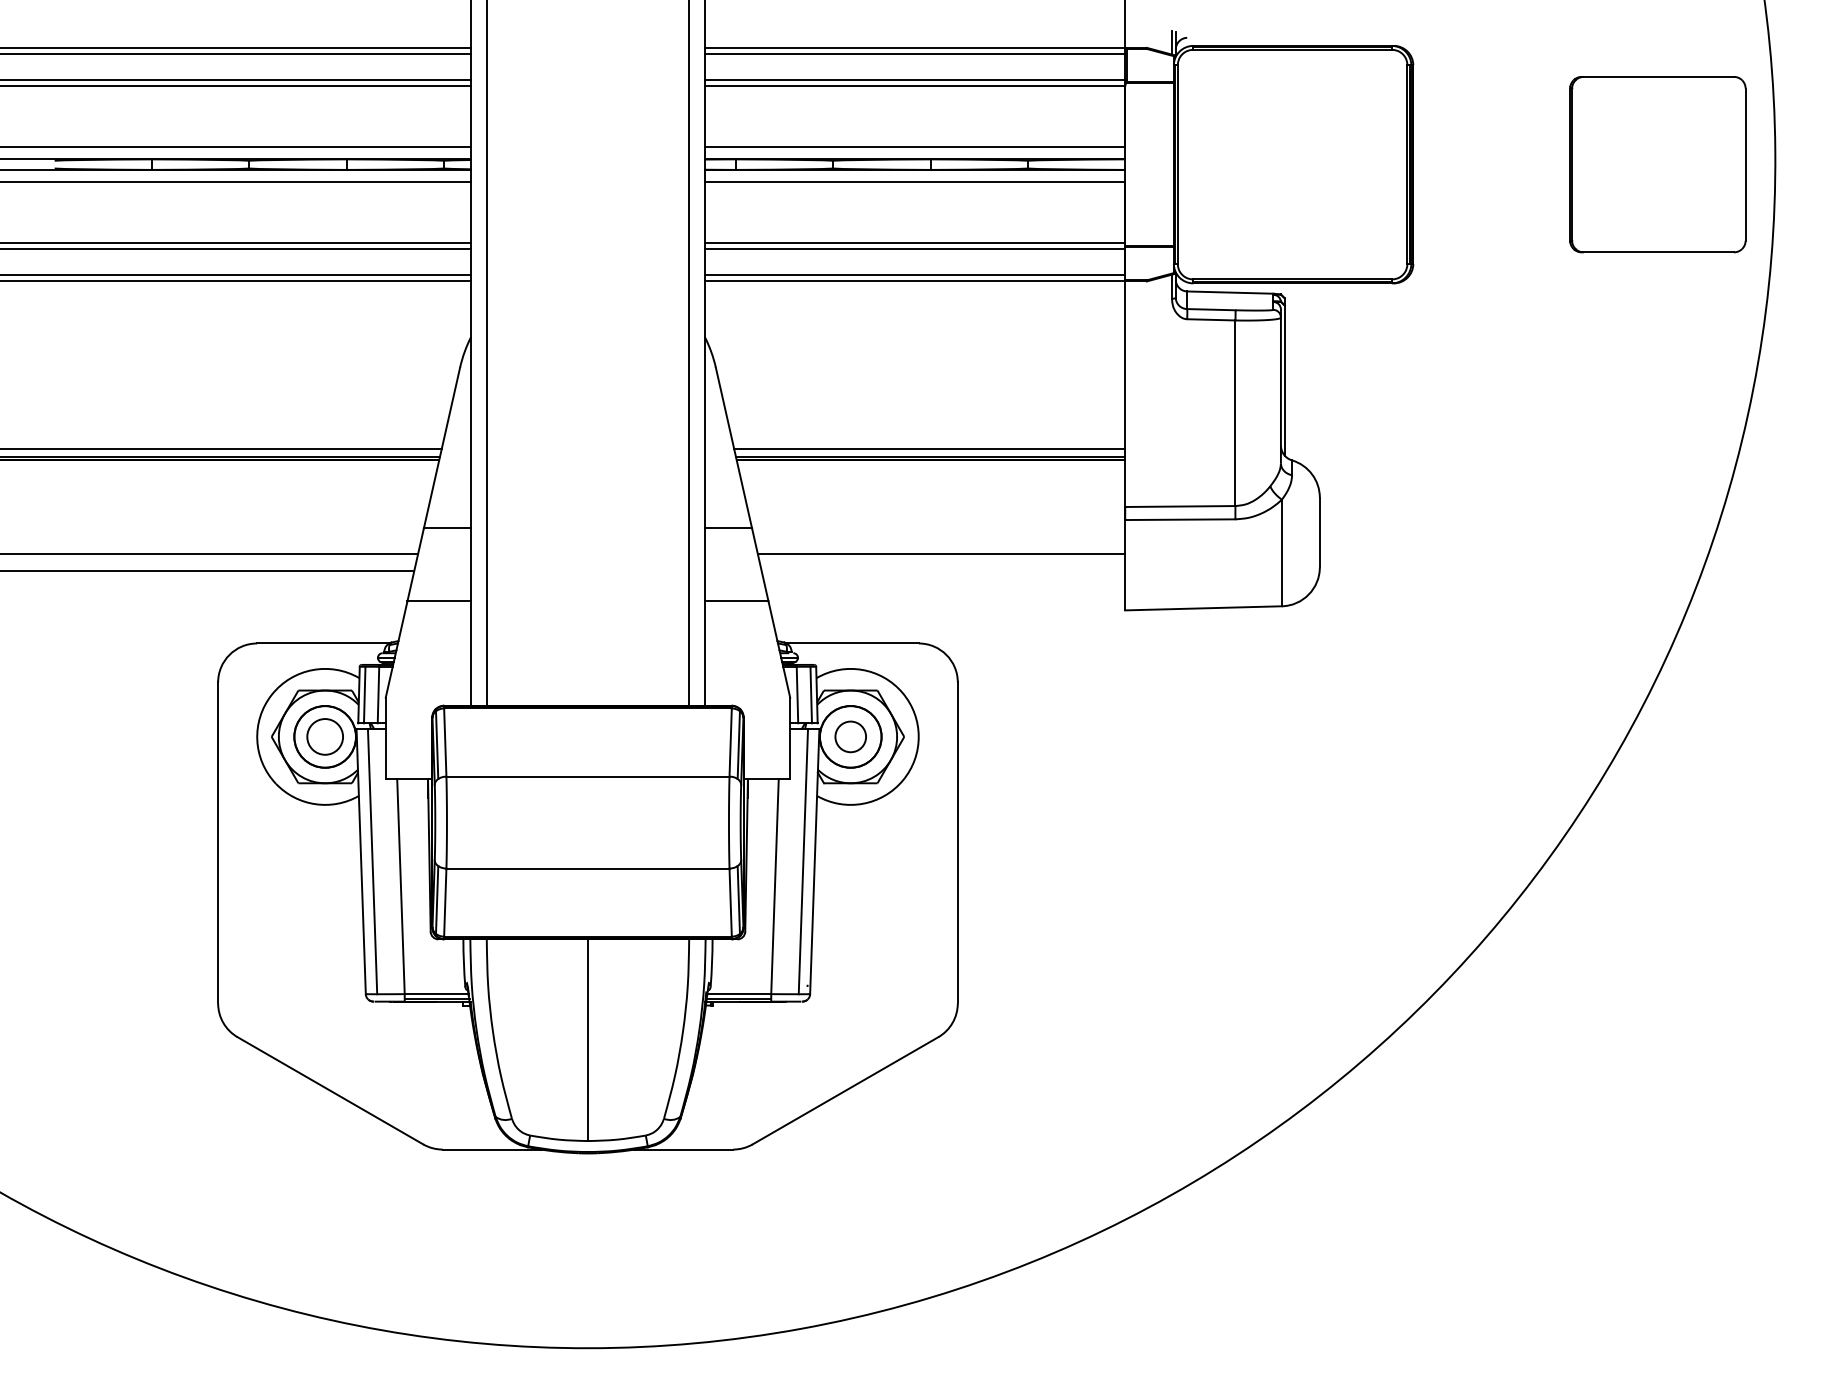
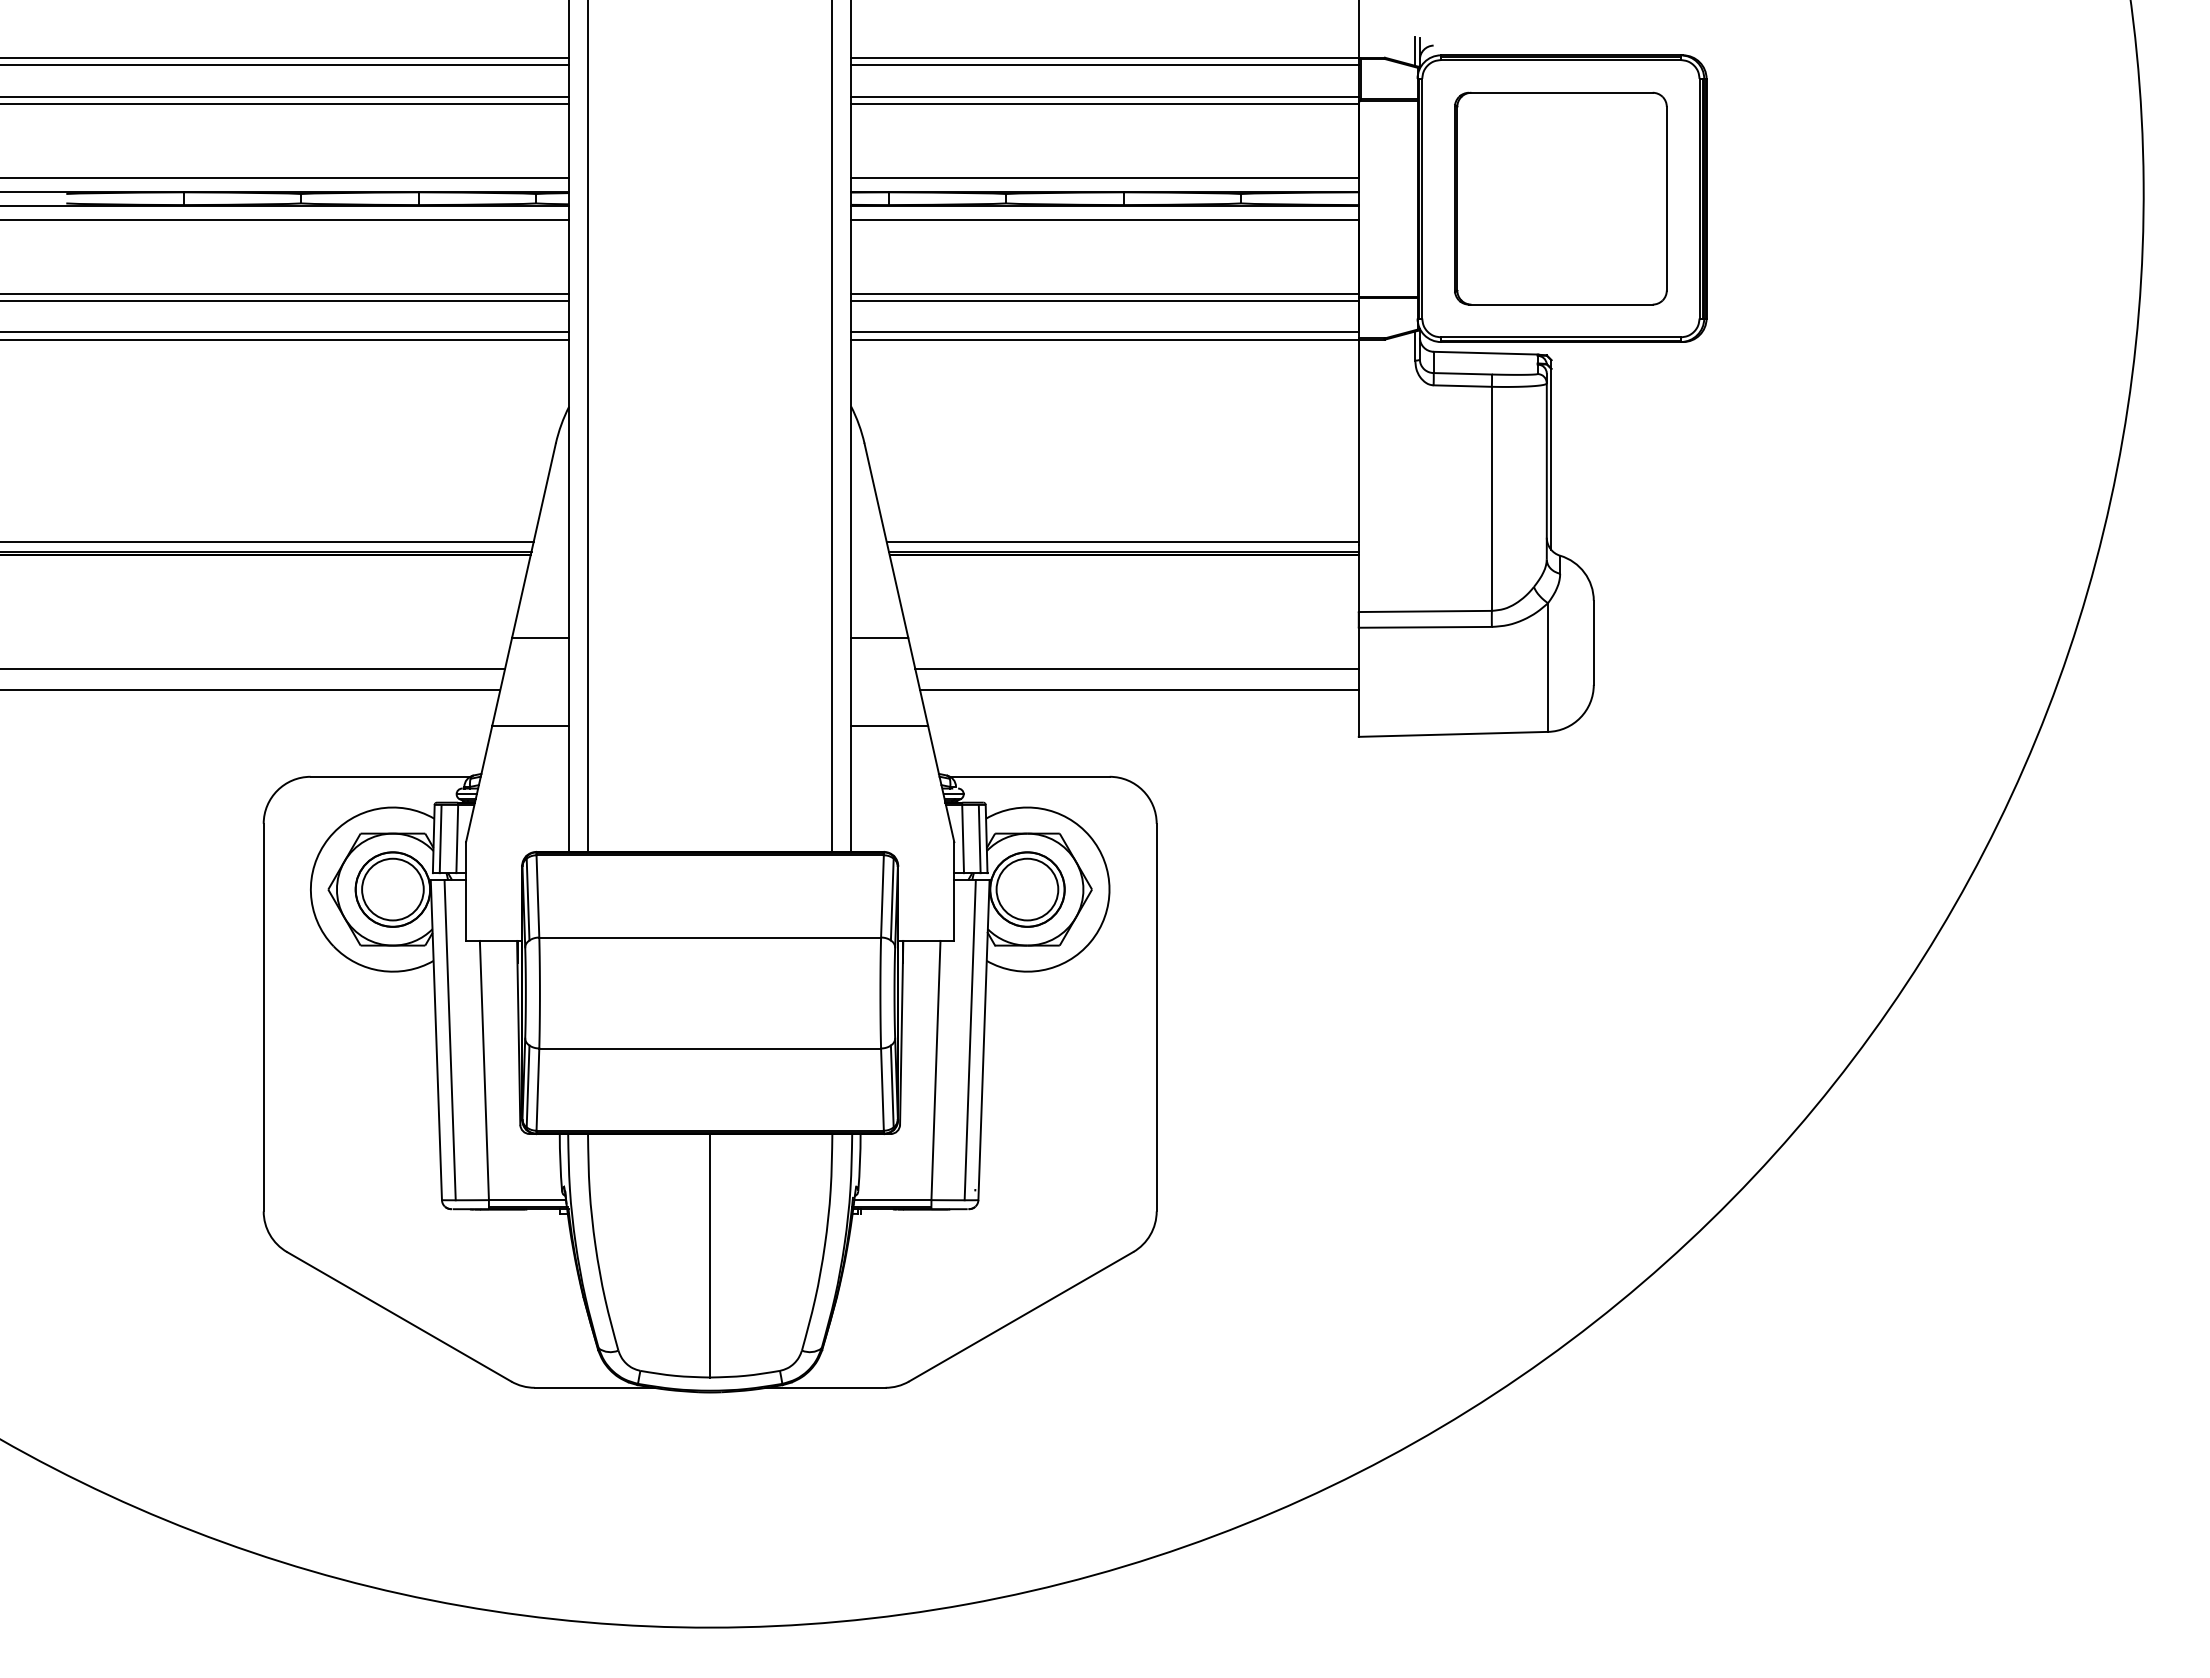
part: (1657, 164) -> (1560, 198), moved
line: (943, 571) -> (1139, 689), added
circle: (324, 736) -> (392, 889), size x1.43
circle: (850, 736) -> (1027, 889), size x1.67

